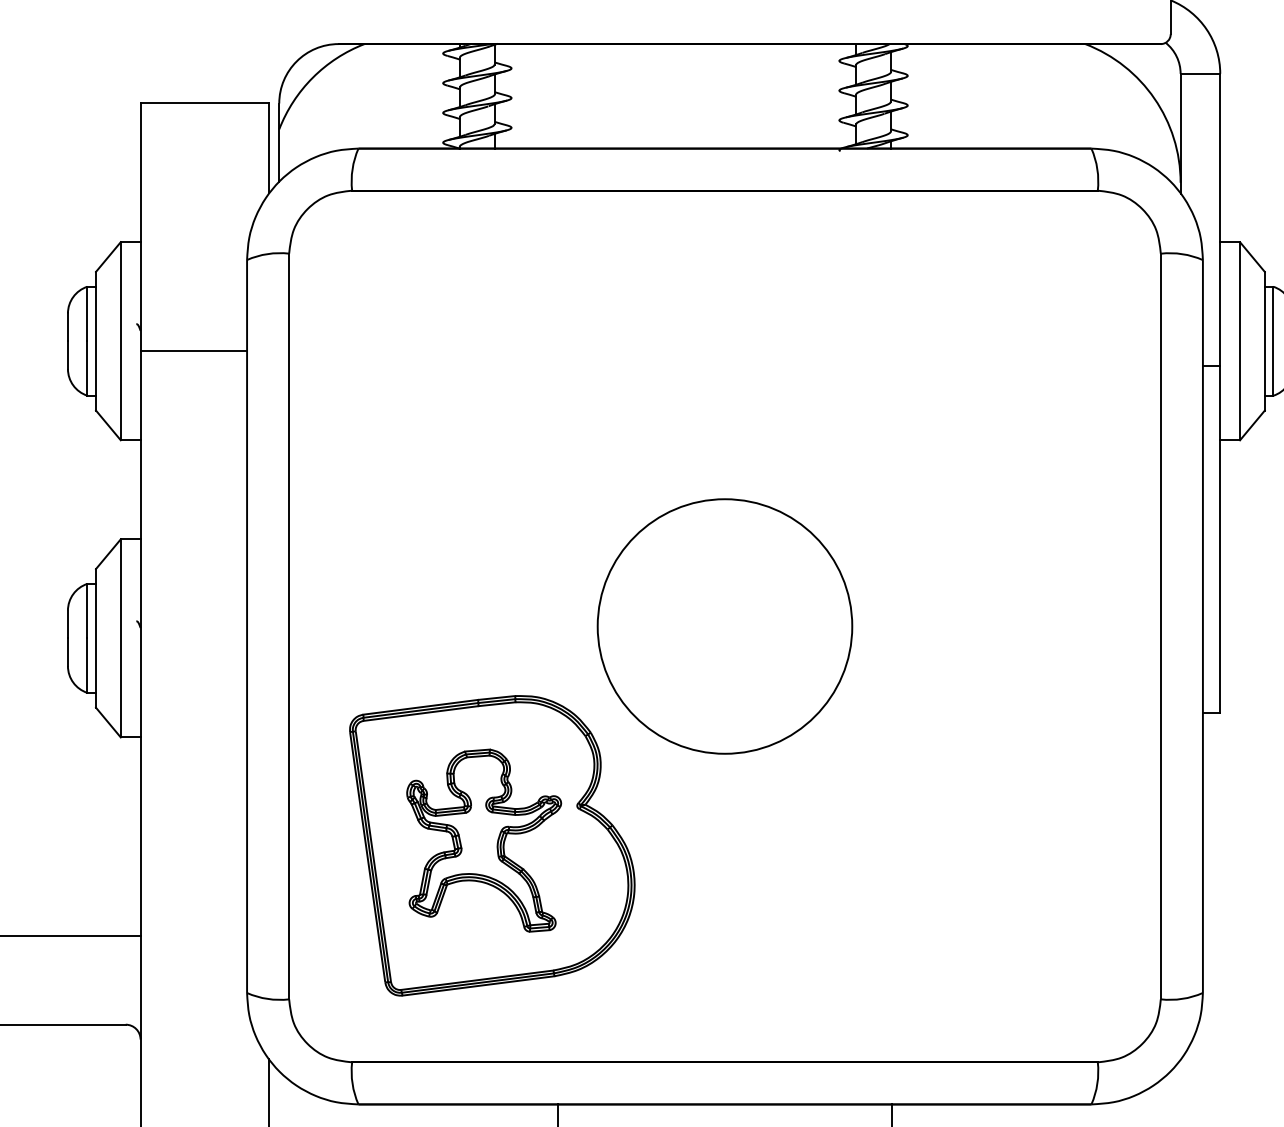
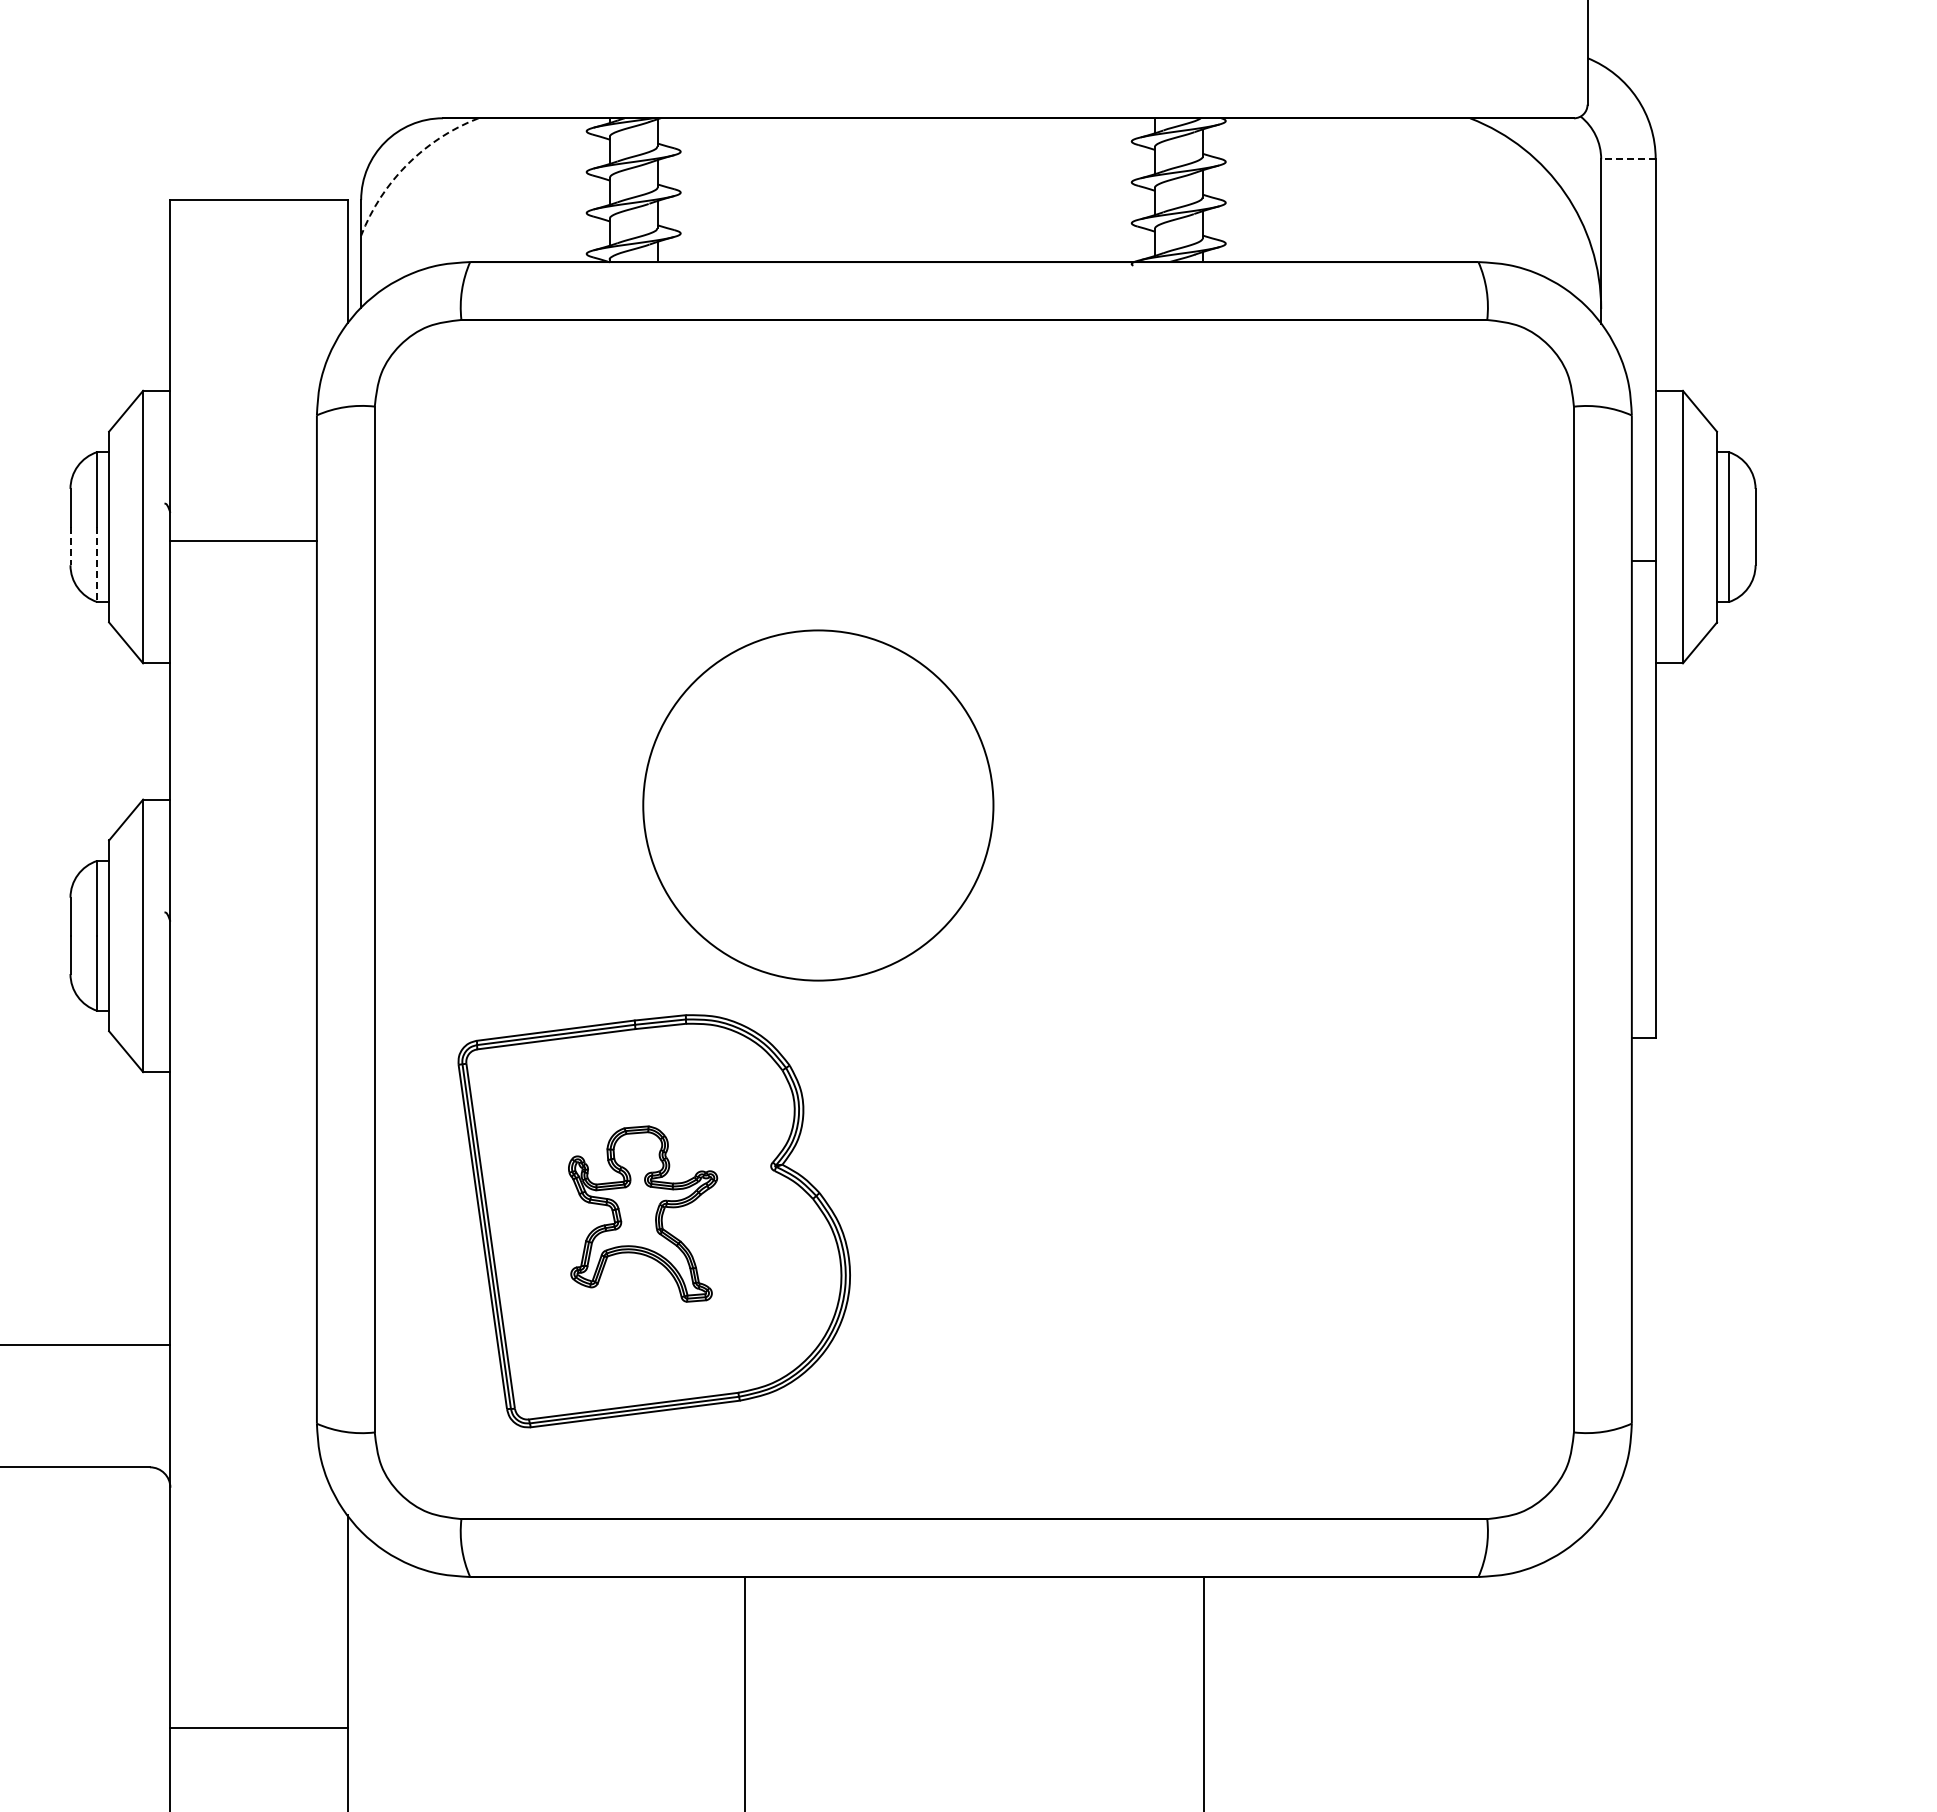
line: (1199, 74) -> (1627, 159), solid -> dashed
arc: (312, 77) -> (407, 164), solid -> dashed
line: (67, 355) -> (70, 546), solid -> dashed
line: (87, 369) -> (97, 565), solid -> dashed
circle: (725, 626) -> (818, 805), moved
part: (483, 840) -> (642, 1213), size x0.7

